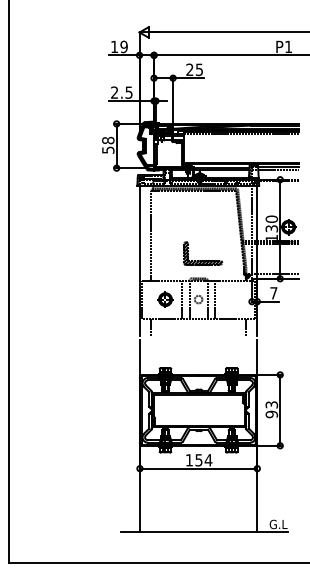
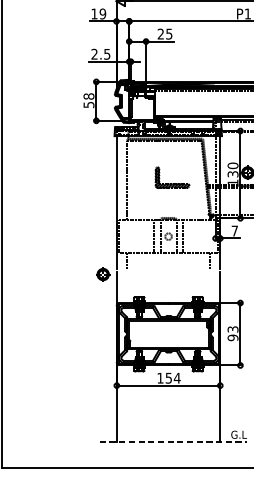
part: (203, 260) -> (172, 183), moved
part: (165, 299) -> (103, 274), moved
line: (204, 532) -> (173, 441), solid -> dashed

